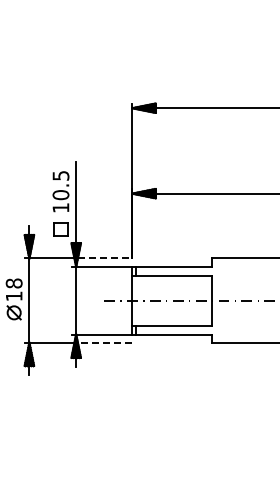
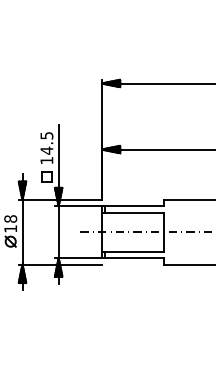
text: (60, 194) -> (46, 150), 10.5 -> 14.5
line: (105, 258) -> (81, 199), dashed -> solid
line: (104, 342) -> (80, 264), dashed -> solid

